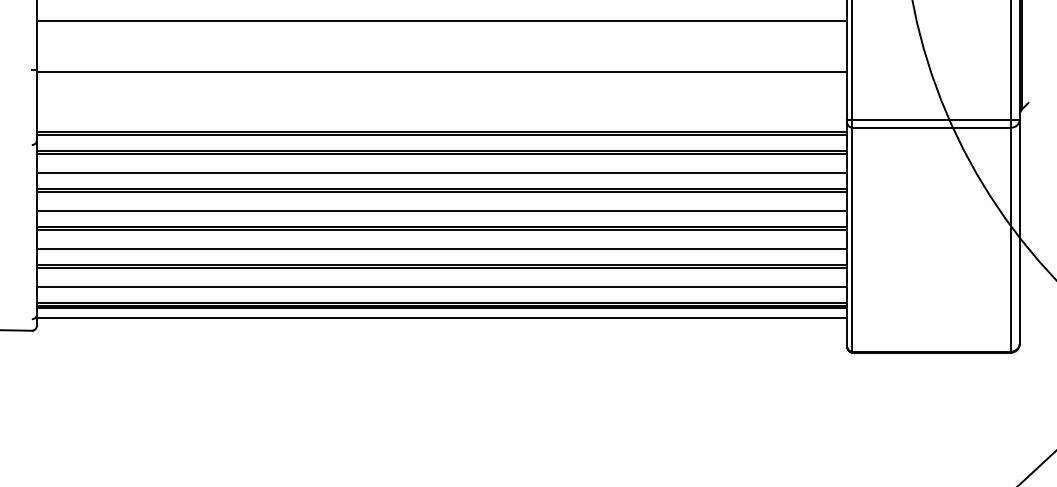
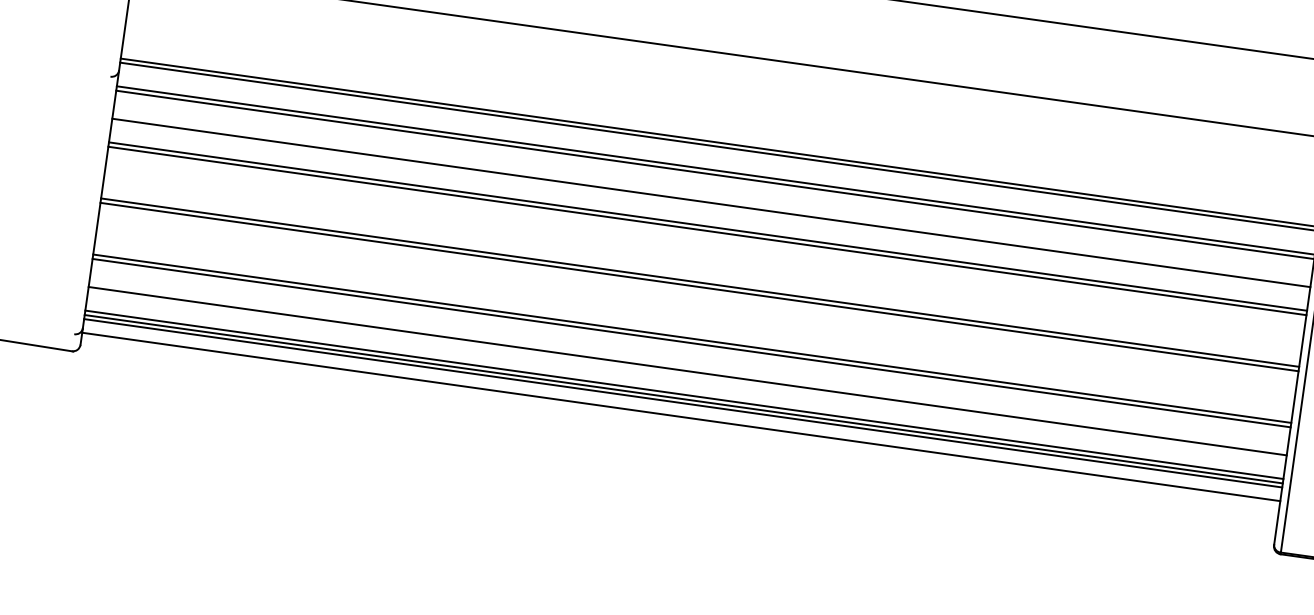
line: (441, 210) -> (702, 258), removed
line: (441, 248) -> (694, 314), removed

